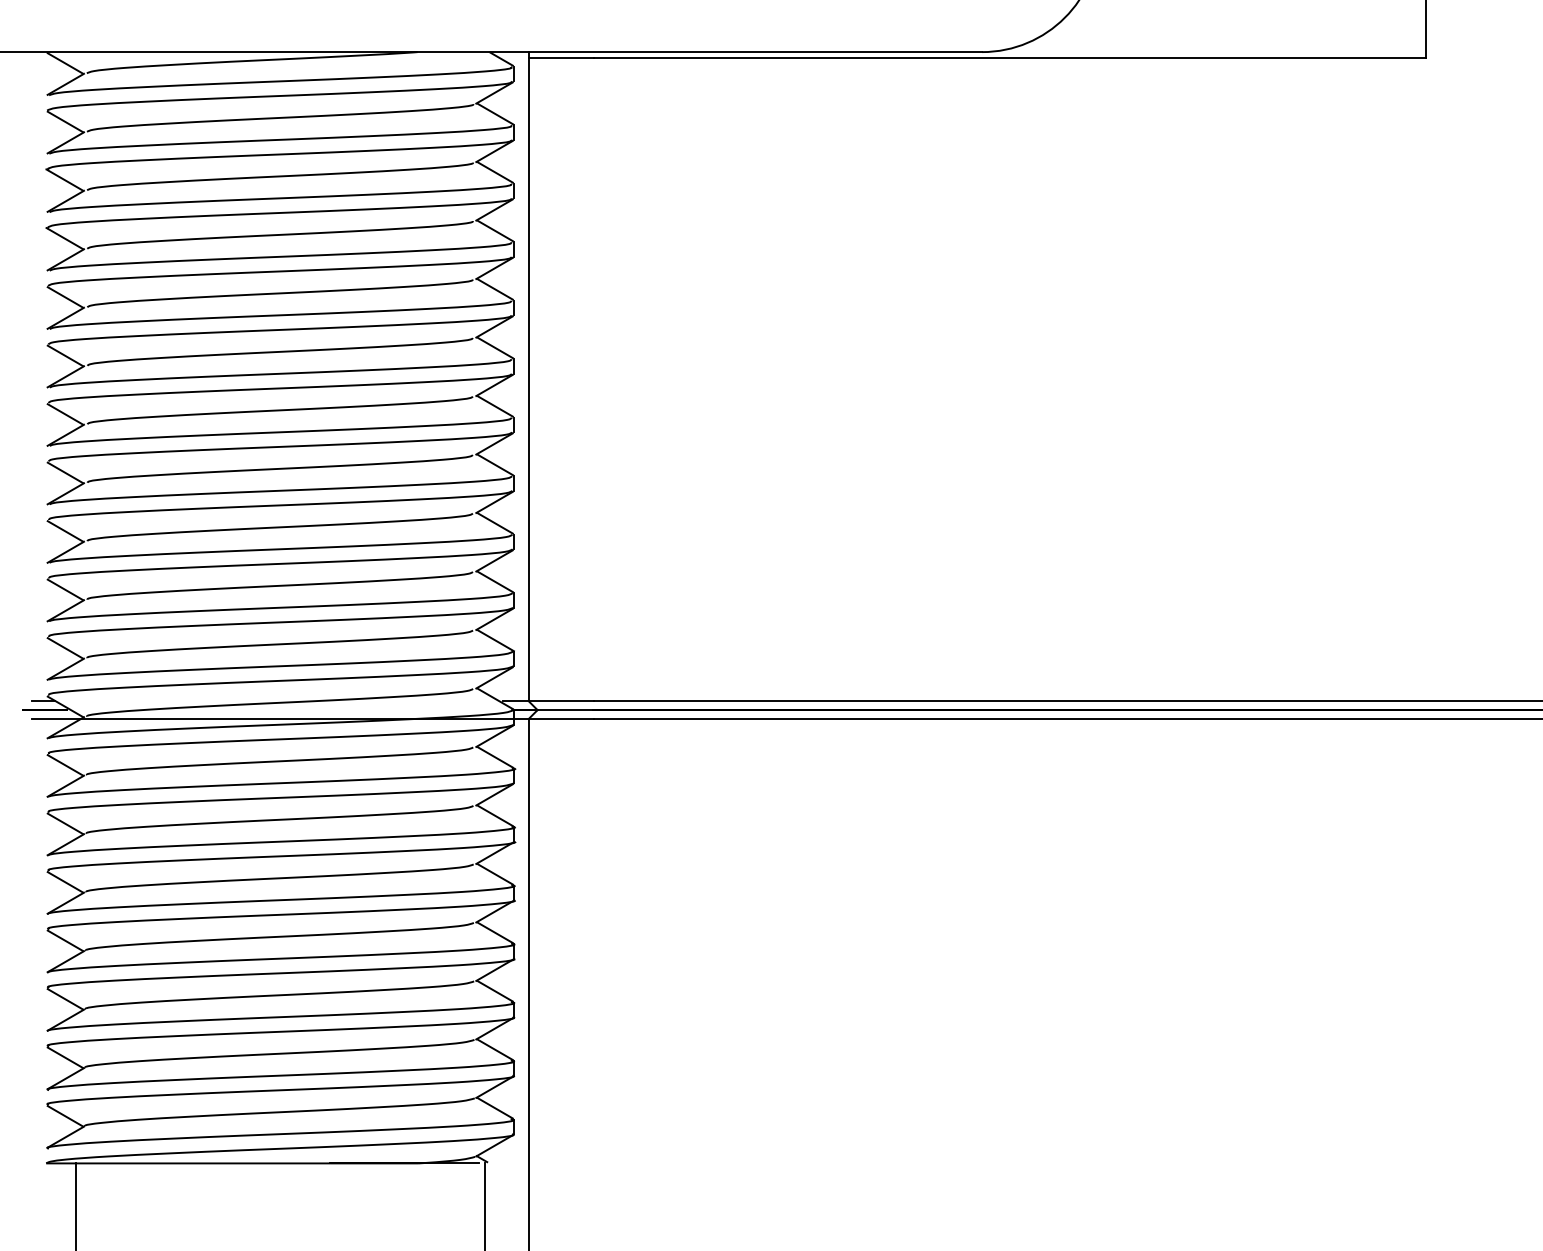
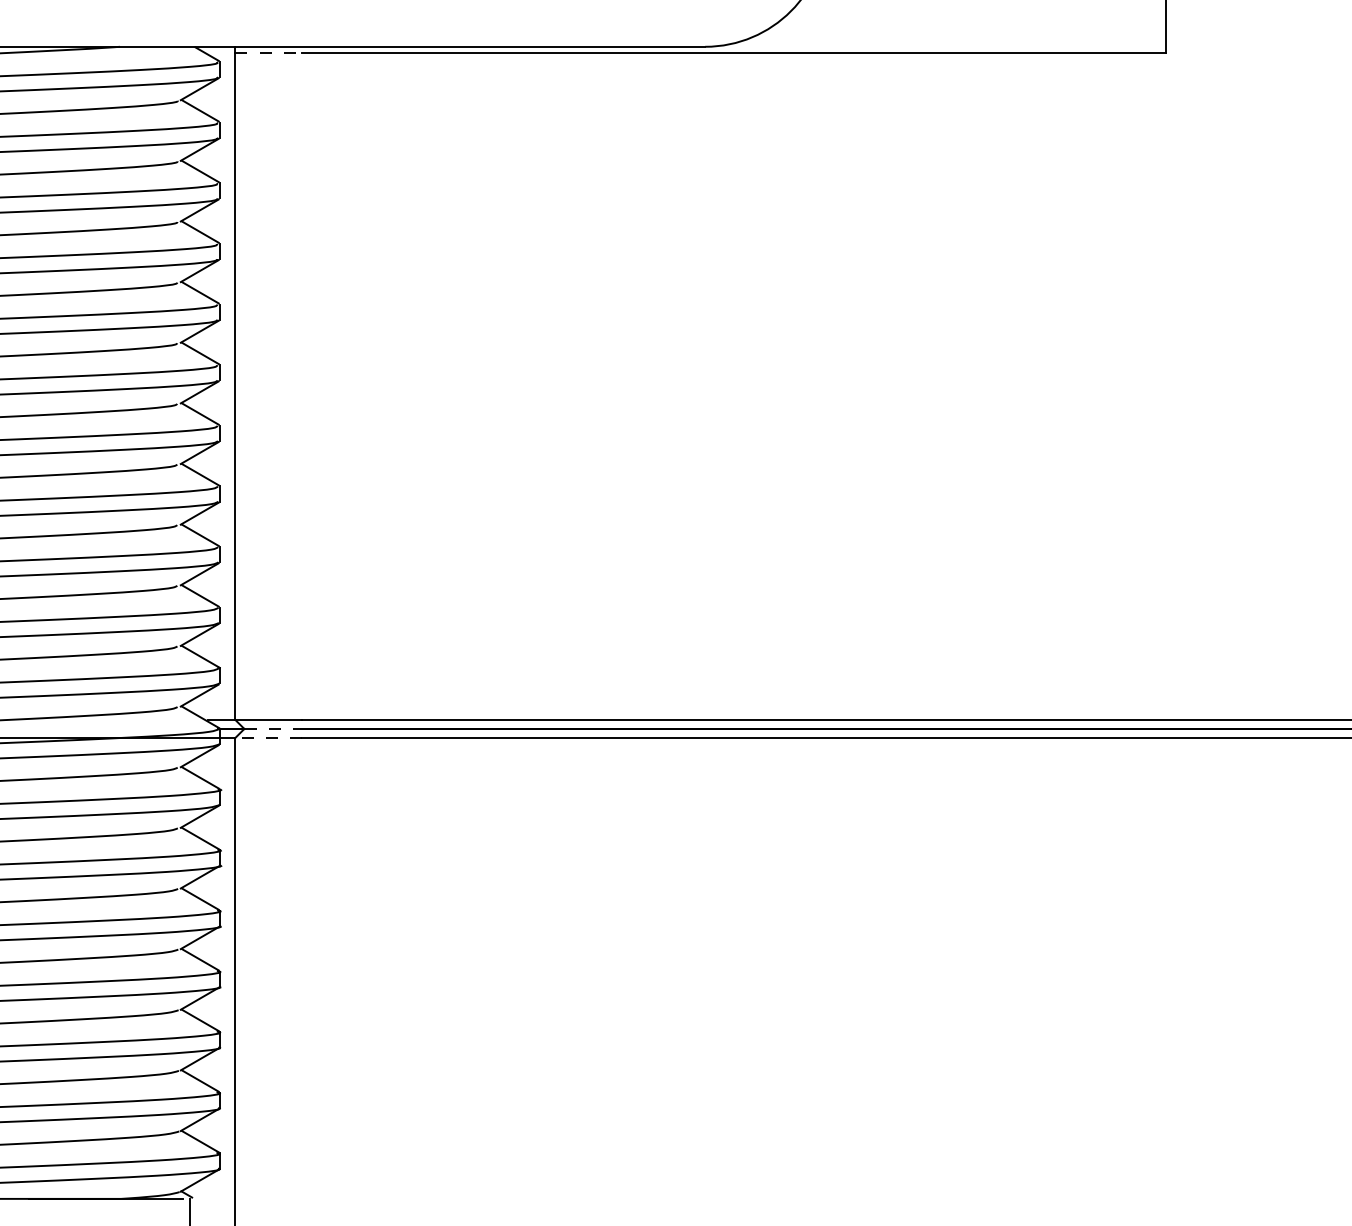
line: (561, 57) -> (269, 52), solid -> dashed
line: (565, 710) -> (273, 729), solid -> dashed
line: (560, 718) -> (268, 737), solid -> dashed

